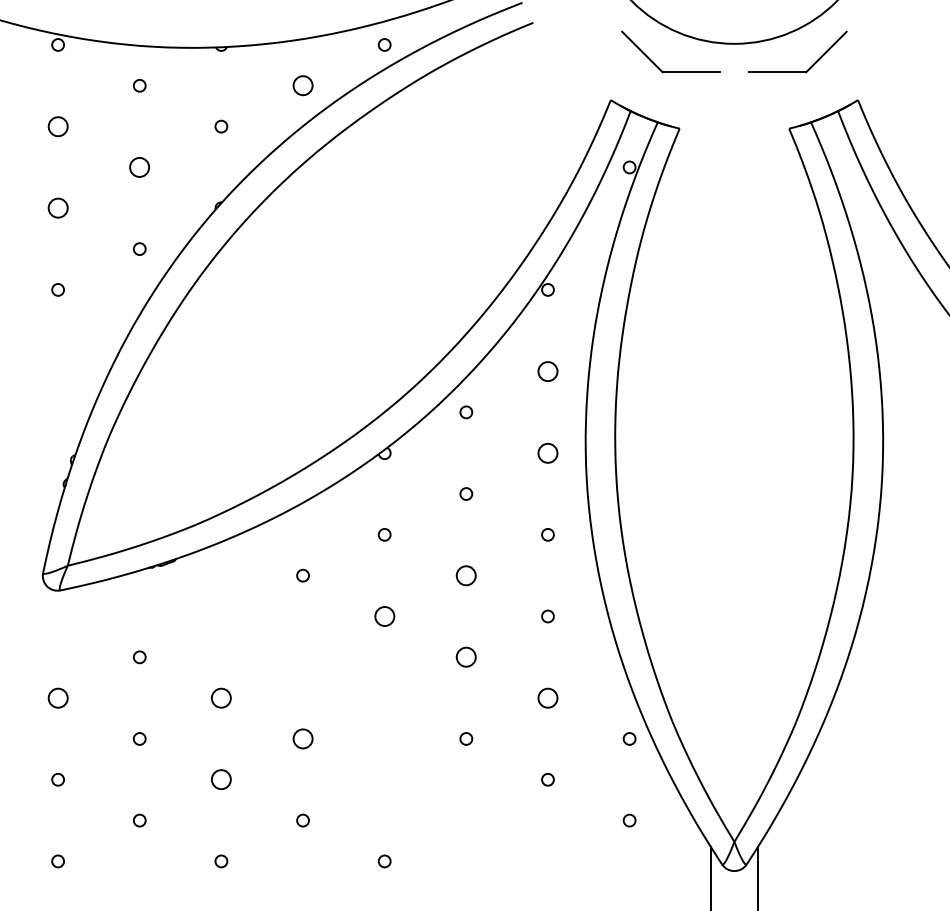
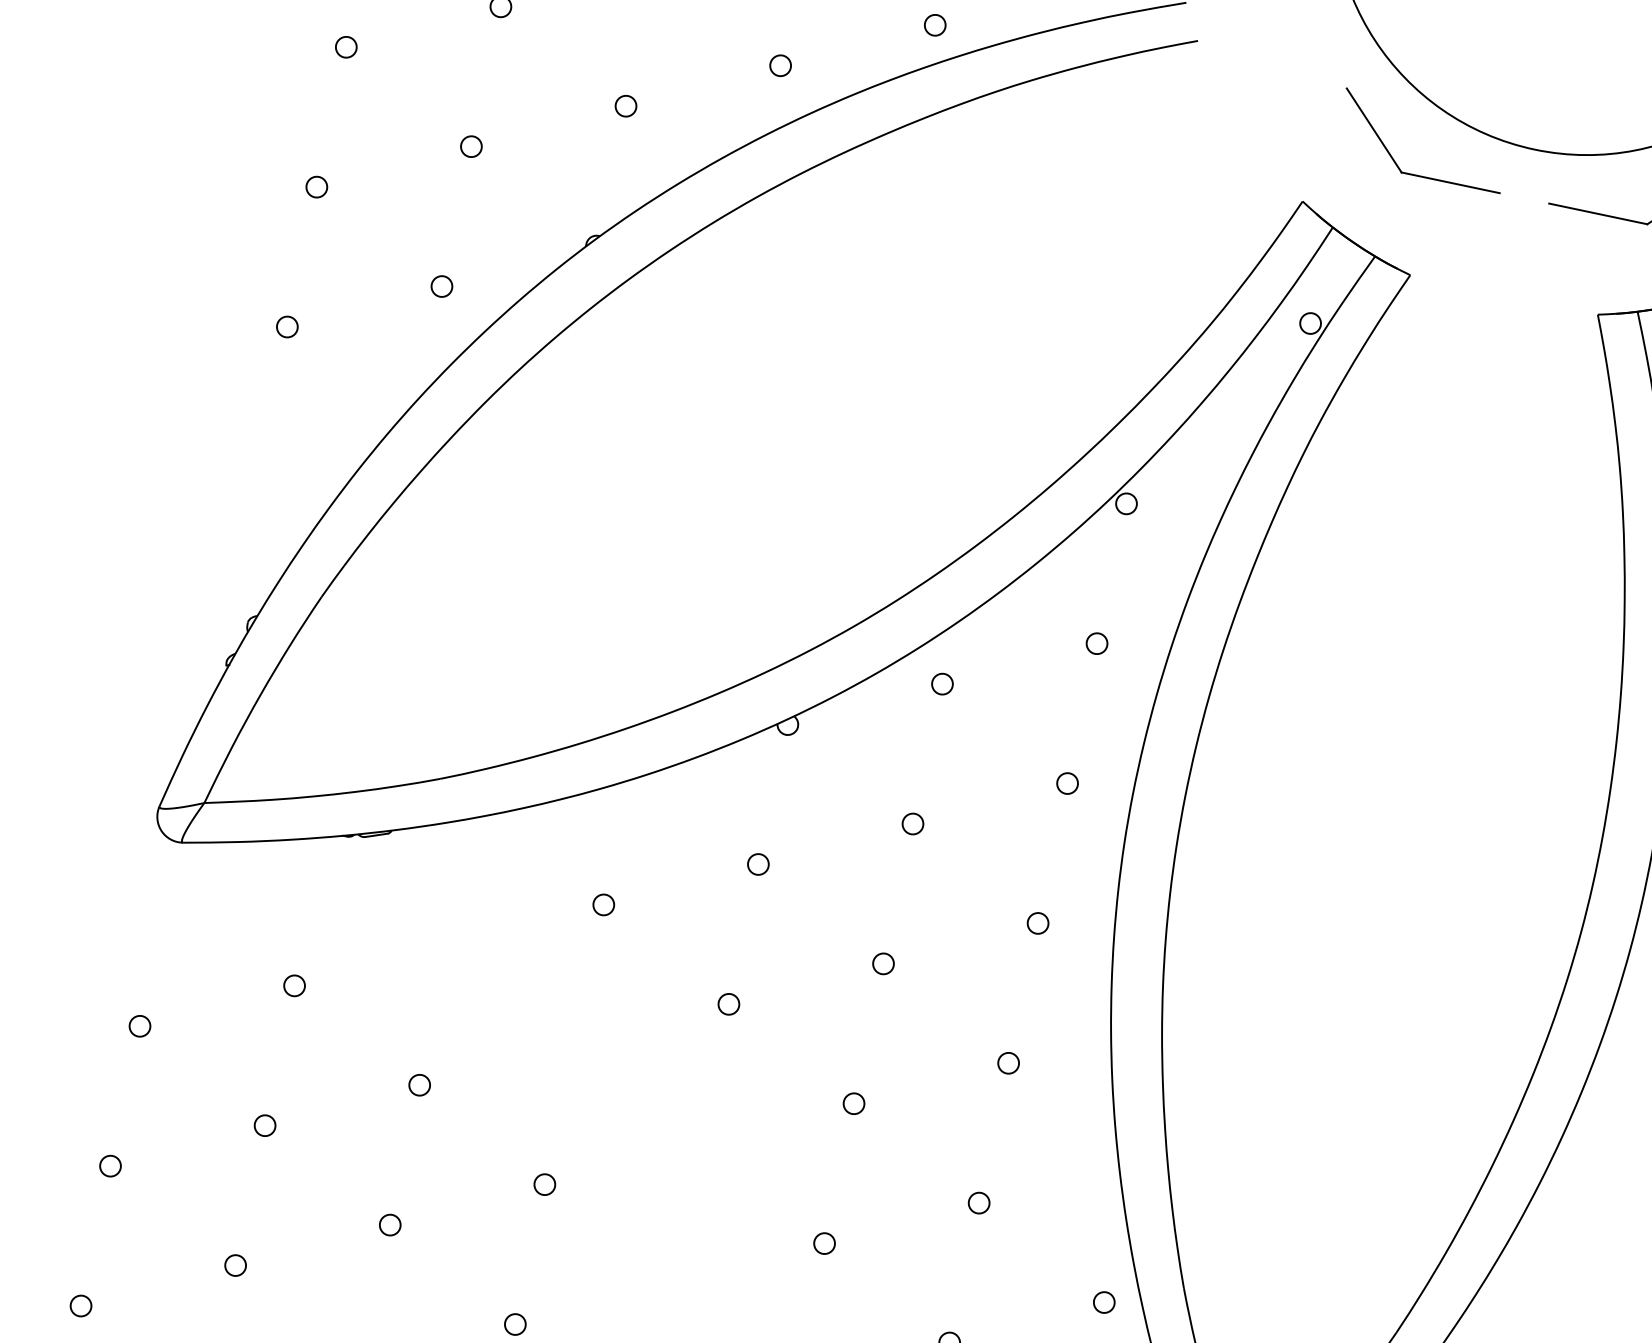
circle: (302, 85) -> (779, 65), size x0.62
circle: (57, 126) -> (345, 46), size x0.62
circle: (139, 167) -> (470, 146), size x0.62
circle: (57, 208) -> (315, 187), size x0.62
circle: (547, 371) -> (1096, 643), size x0.62
circle: (547, 452) -> (1067, 782), size x0.62
circle: (466, 575) -> (883, 963), size x0.62
circle: (384, 616) -> (728, 1004), size x0.62
circle: (466, 657) -> (854, 1104), size x0.62
circle: (57, 697) -> (139, 1024), size x0.62
circle: (221, 697) -> (420, 1084), size x0.62
circle: (547, 697) -> (978, 1201), size x0.62
circle: (302, 738) -> (544, 1183), size x0.62
circle: (221, 779) -> (390, 1224), size x0.62

